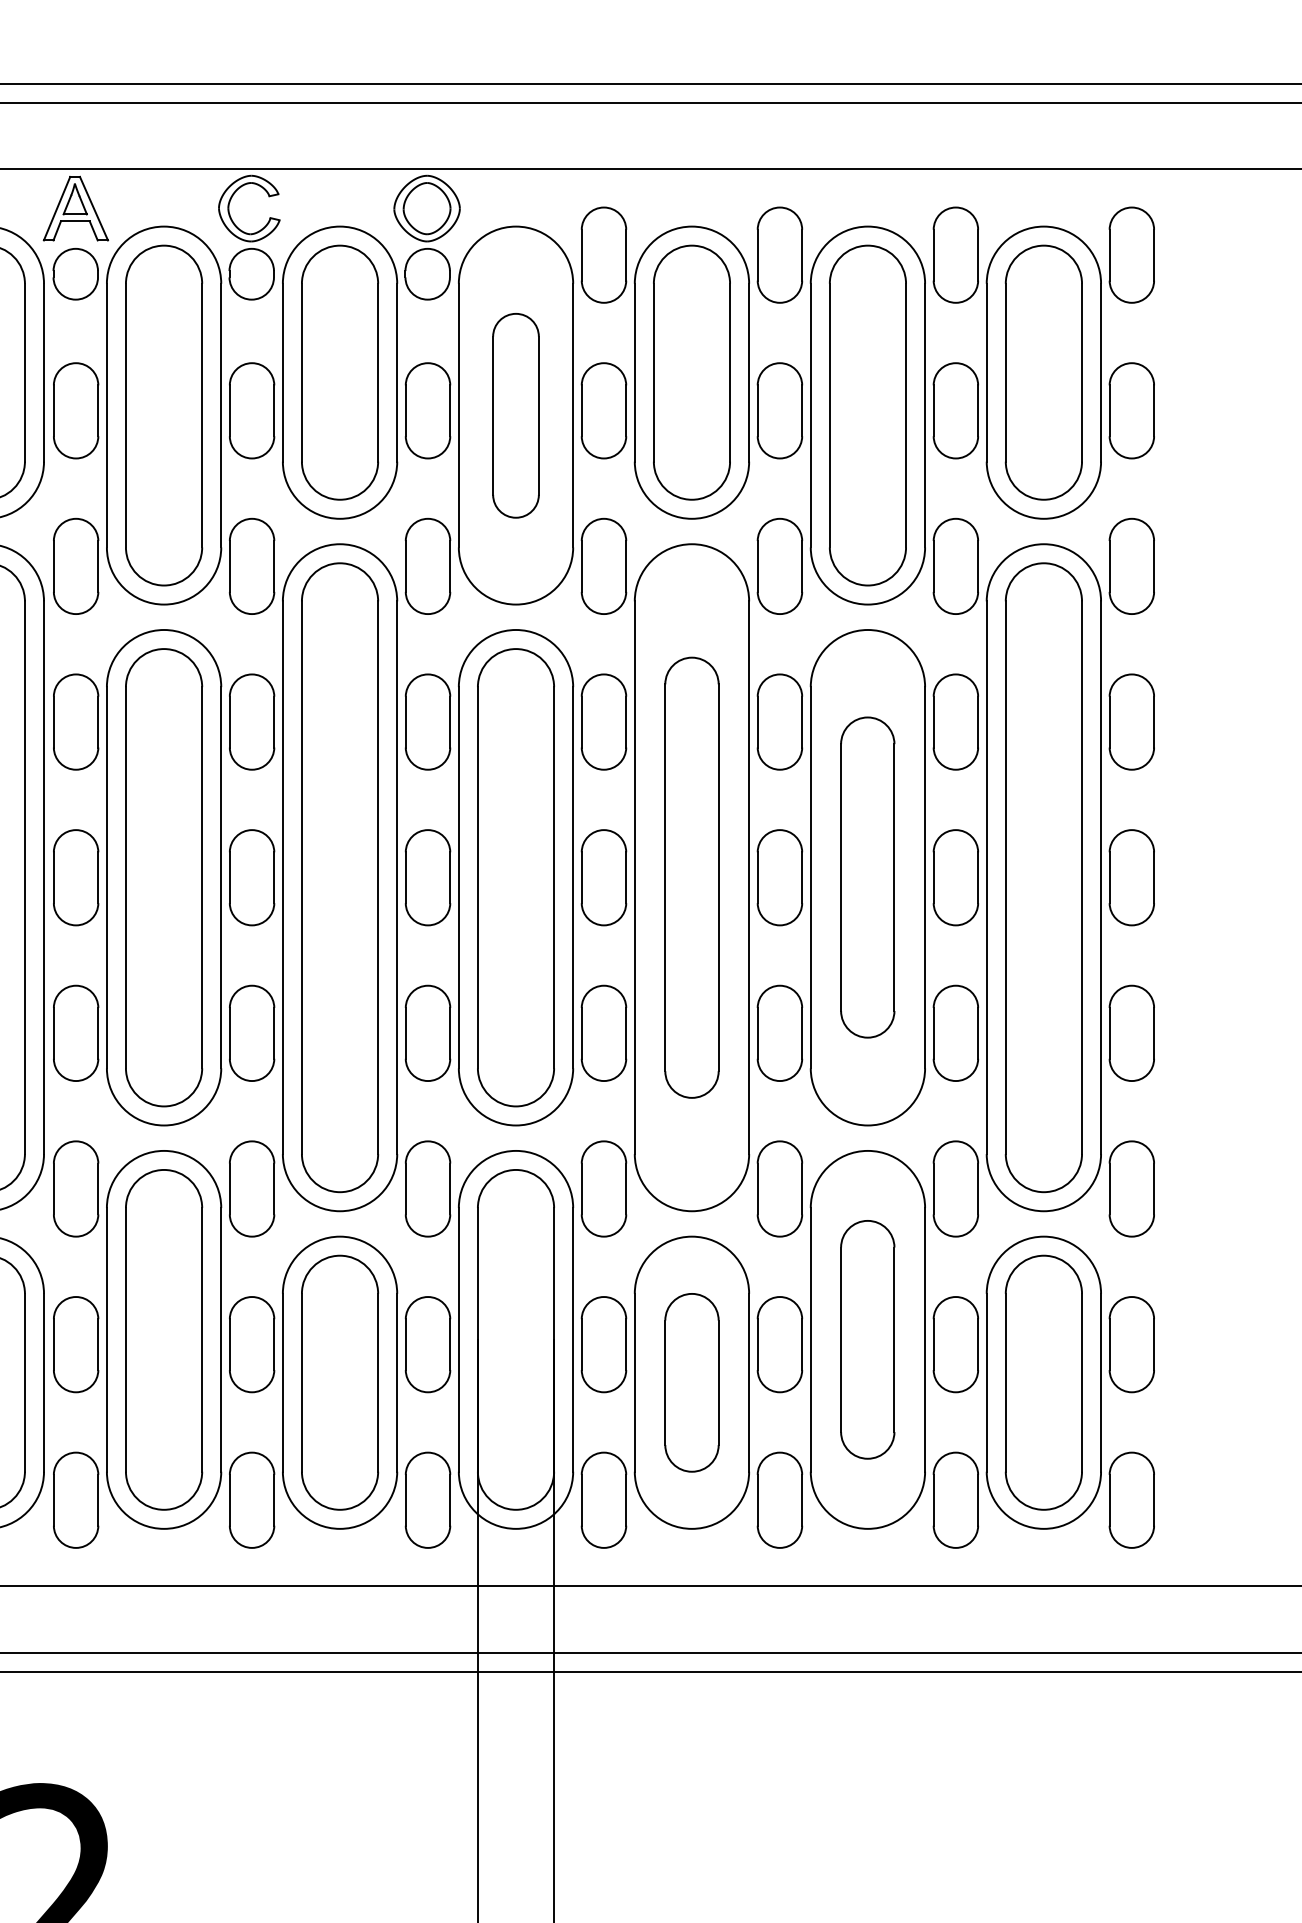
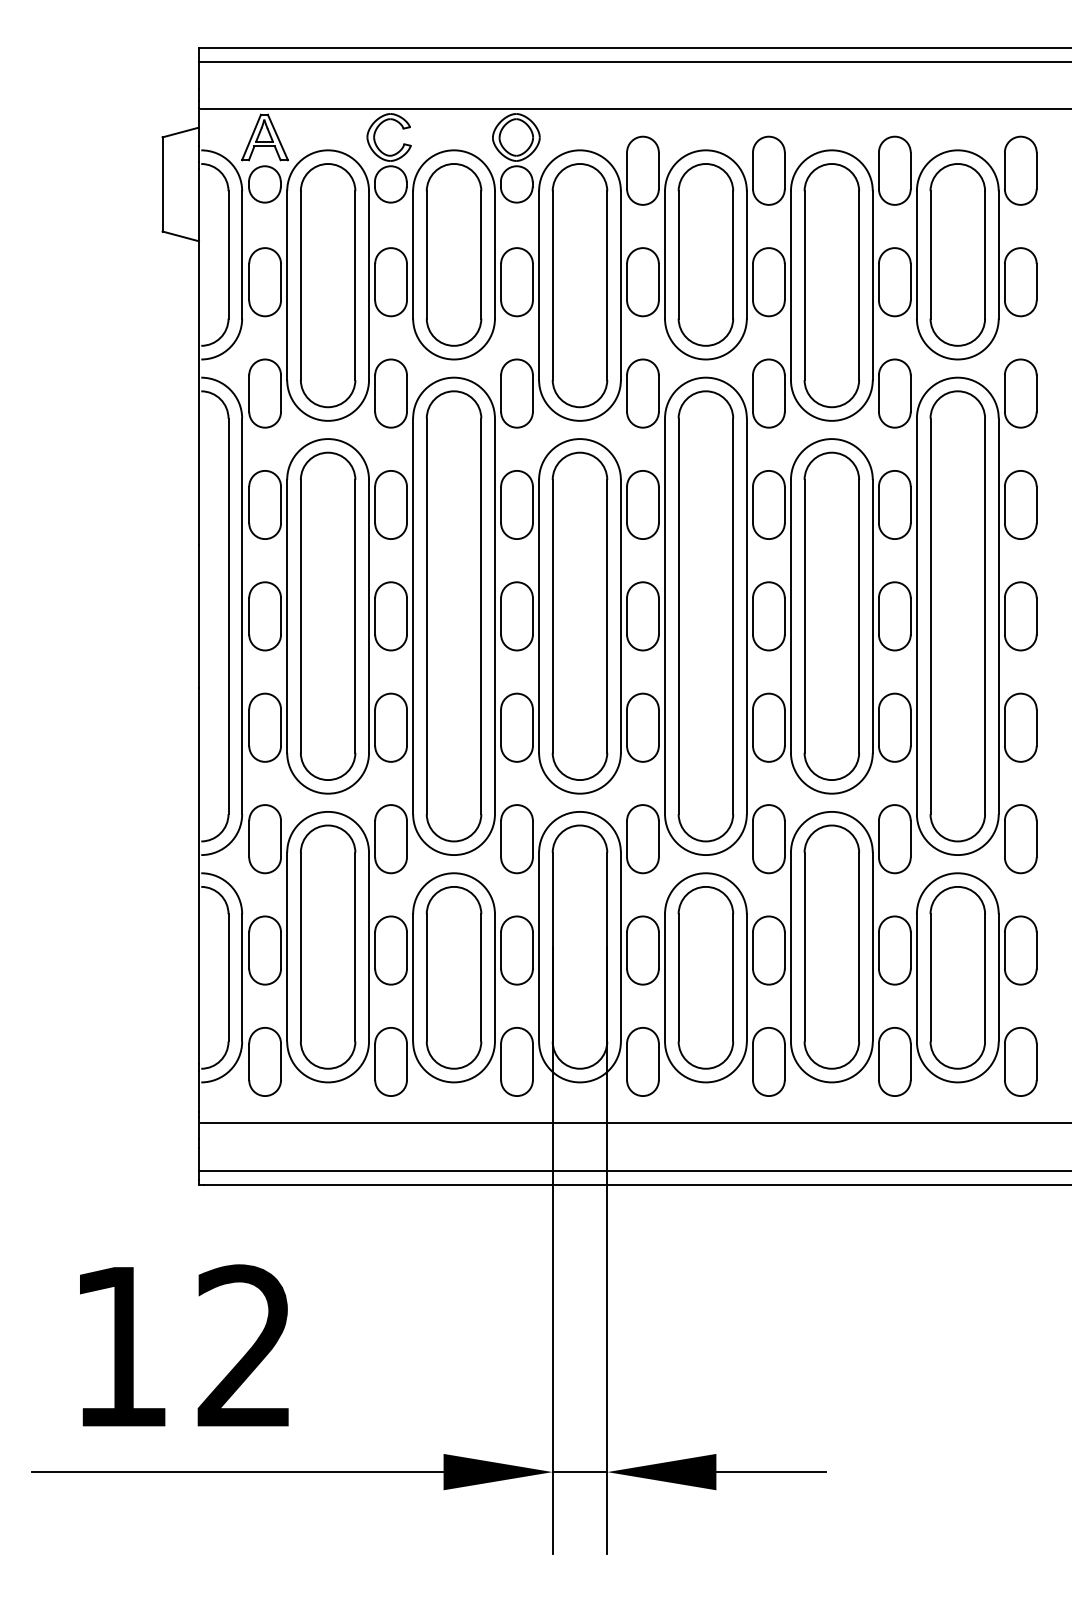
part: (515, 415) -> (579, 285), size x1.67
part: (867, 876) -> (831, 615), size x1.43
part: (691, 877) -> (705, 616), size x1.43
part: (867, 1338) -> (831, 946), size x1.43
part: (691, 1382) -> (705, 977), size x1.43

